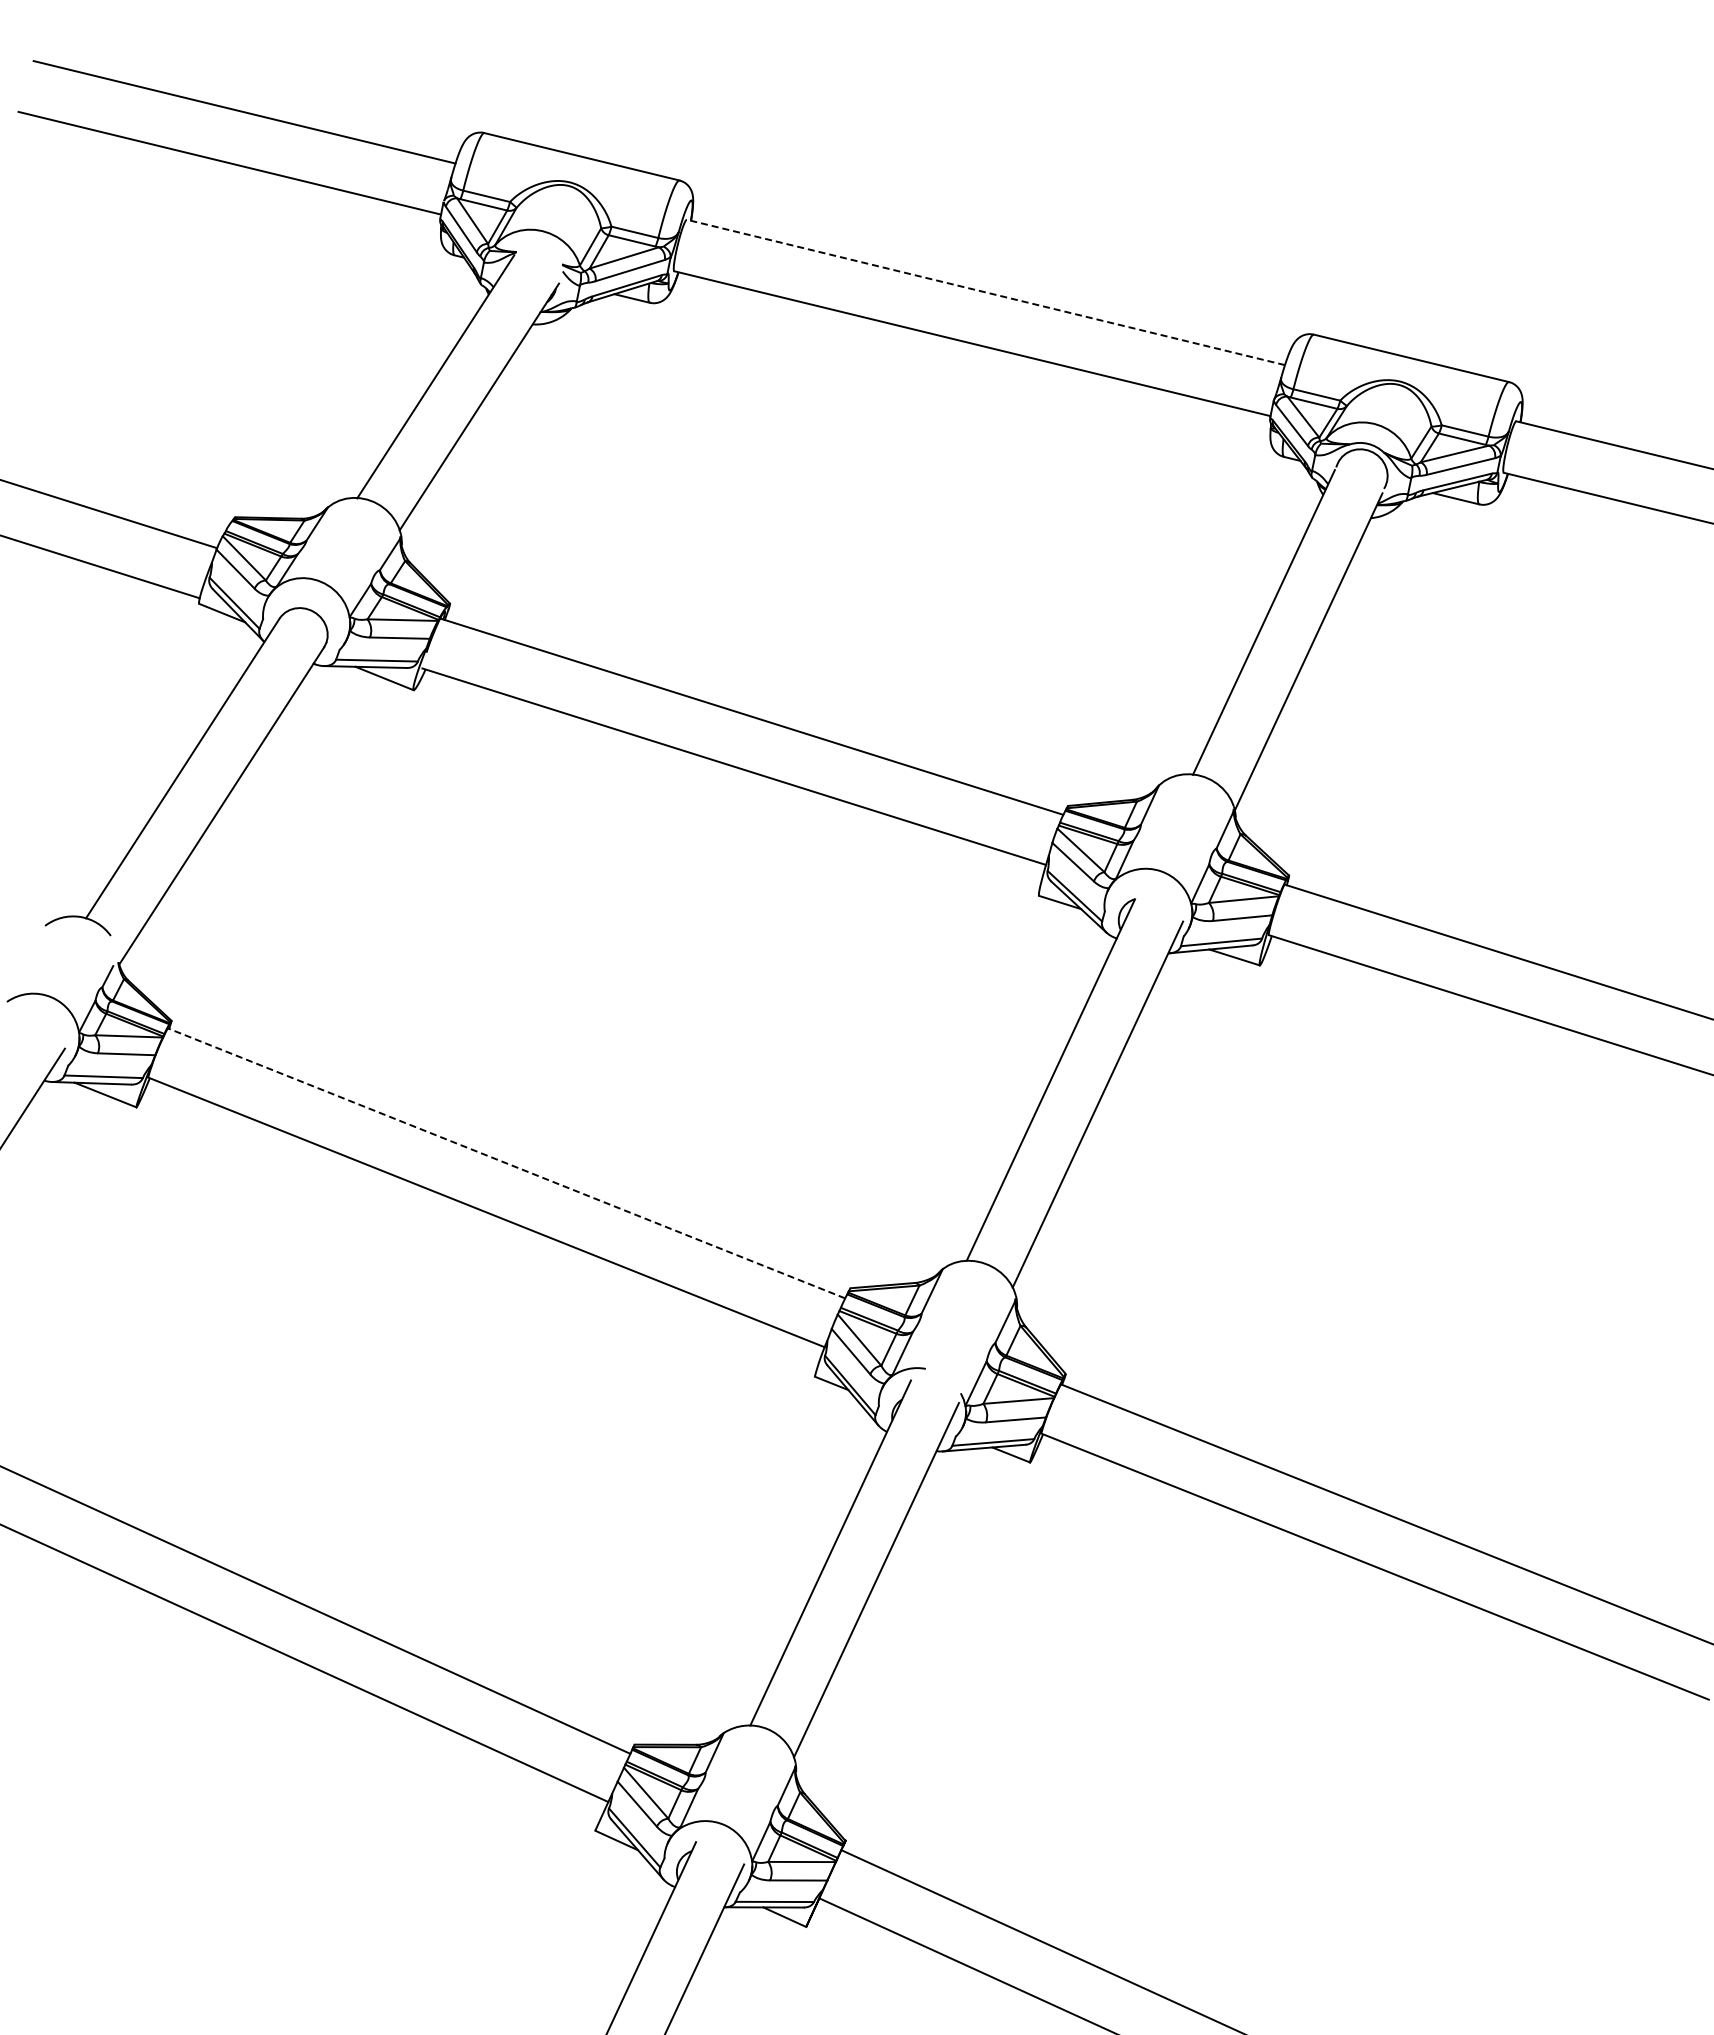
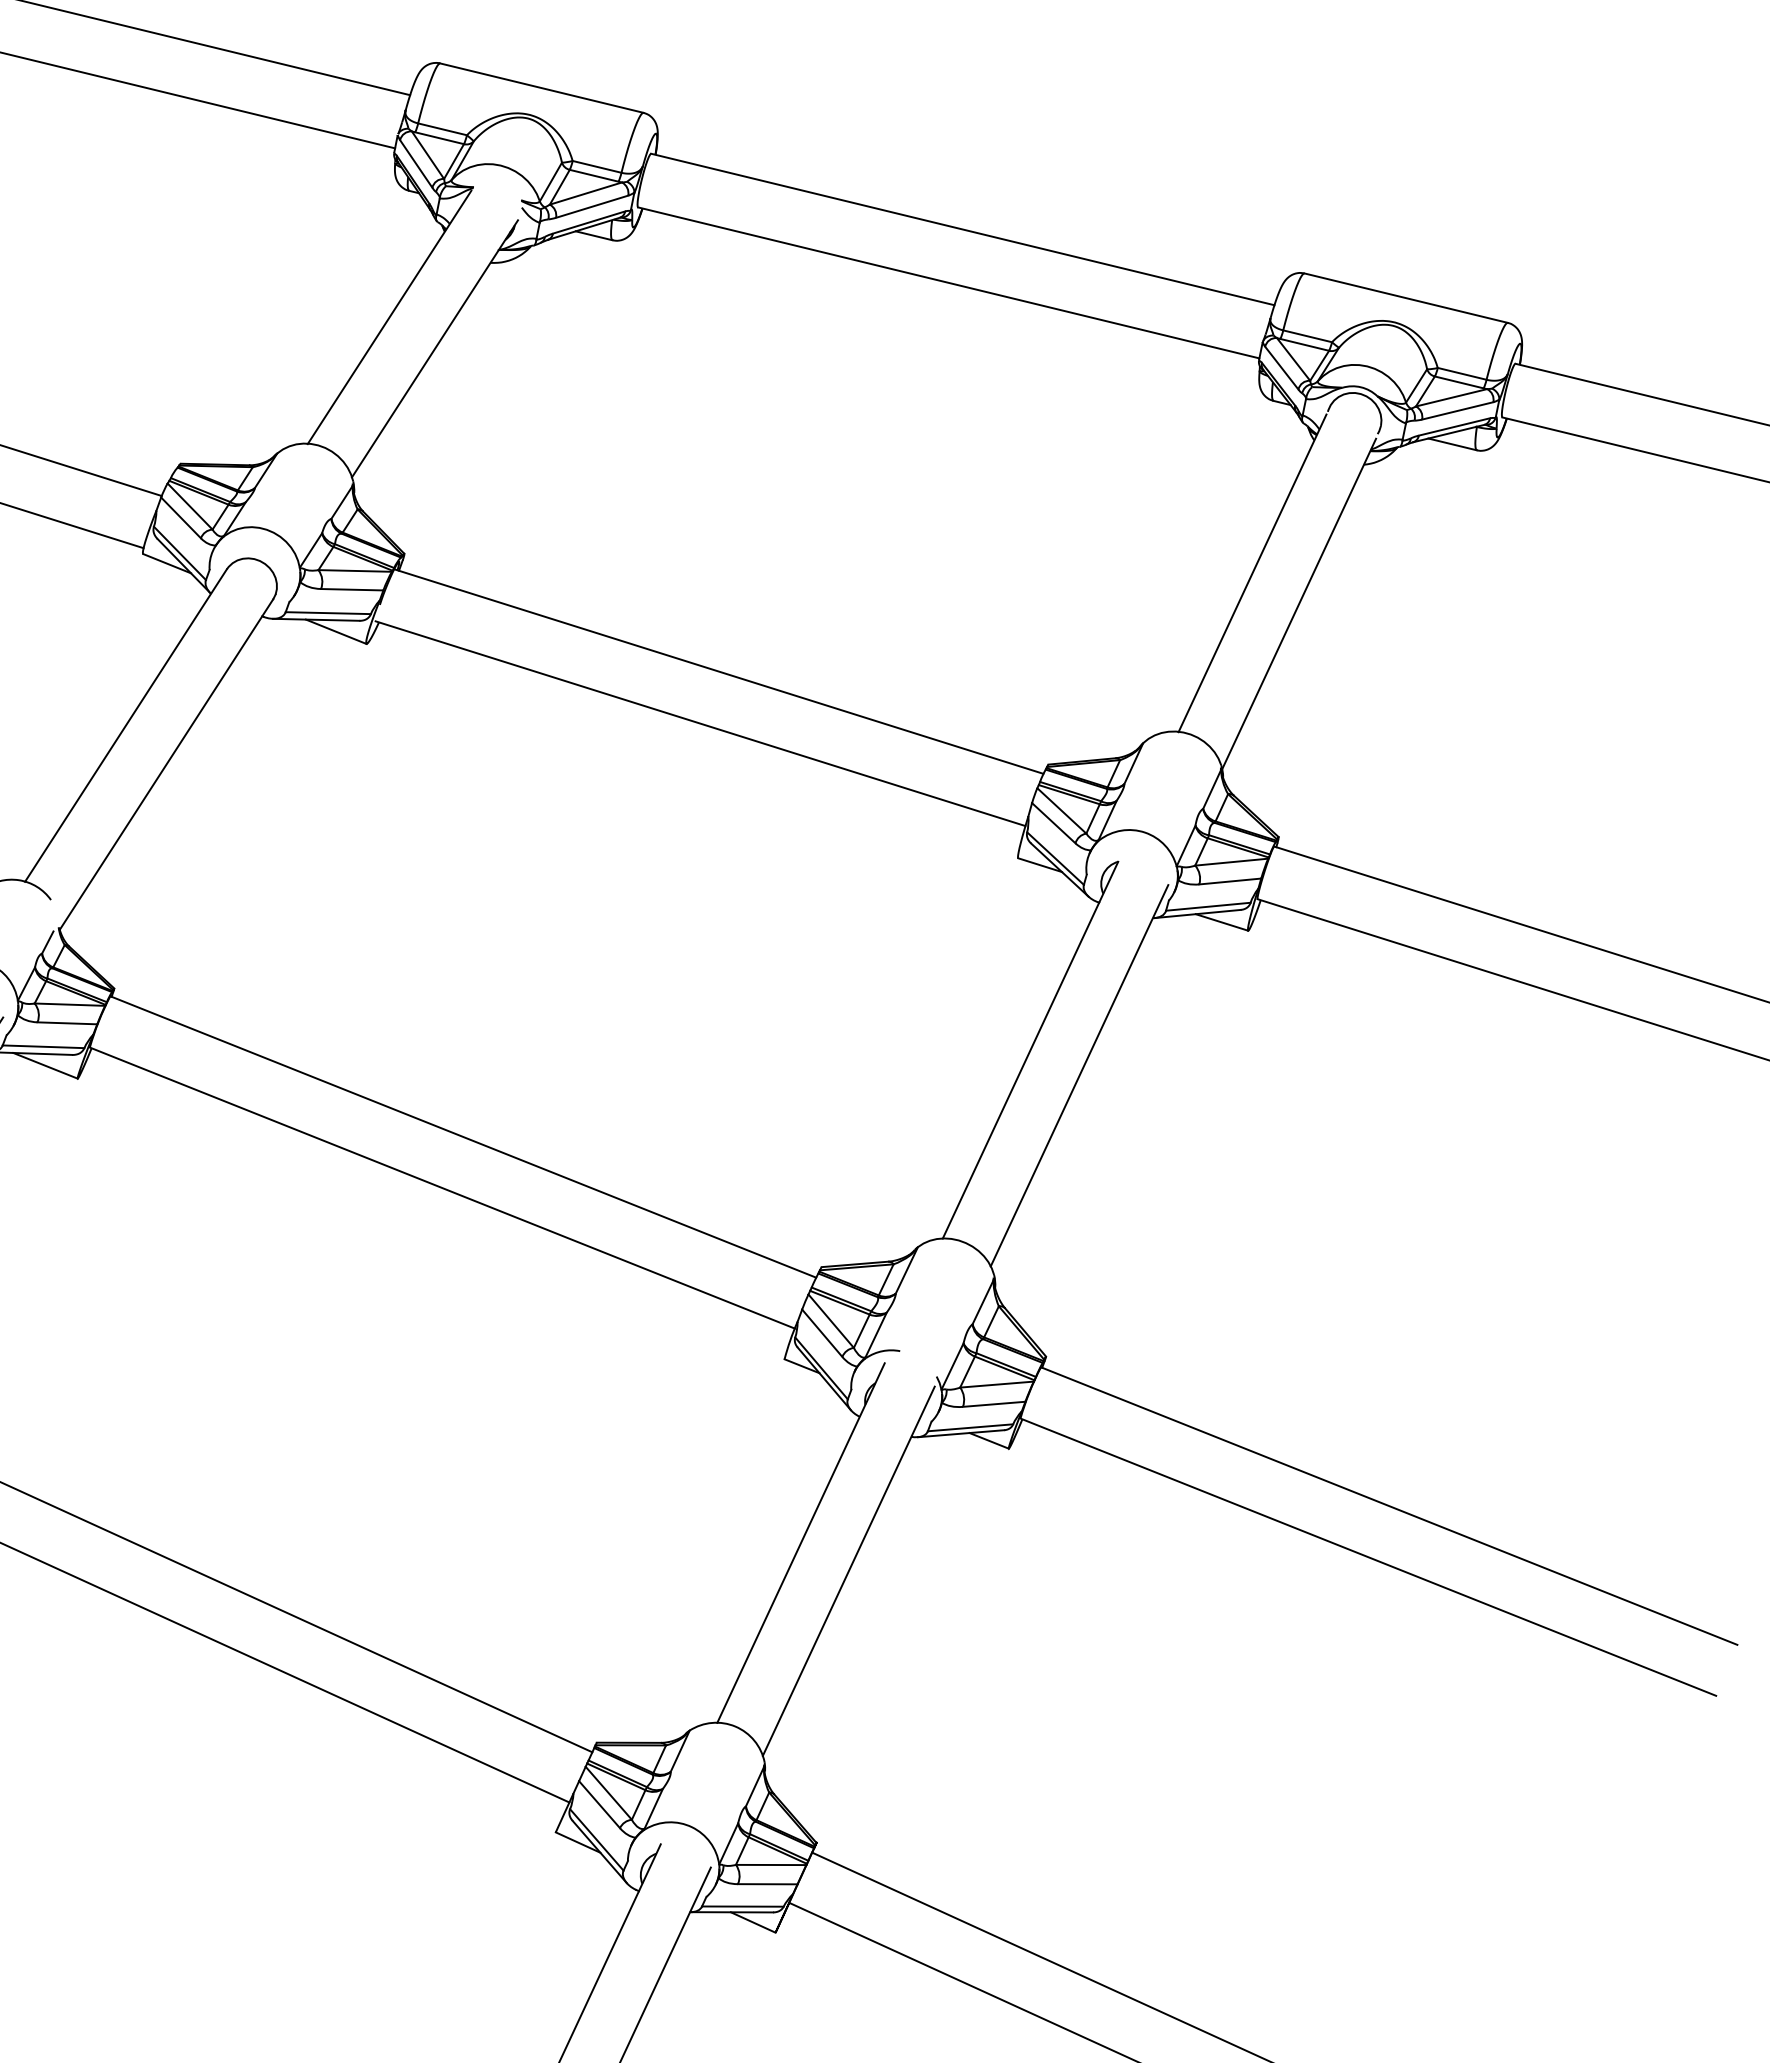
line: (985, 292) -> (962, 229), dashed -> solid
line: (506, 1163) -> (463, 1137), dashed -> solid

